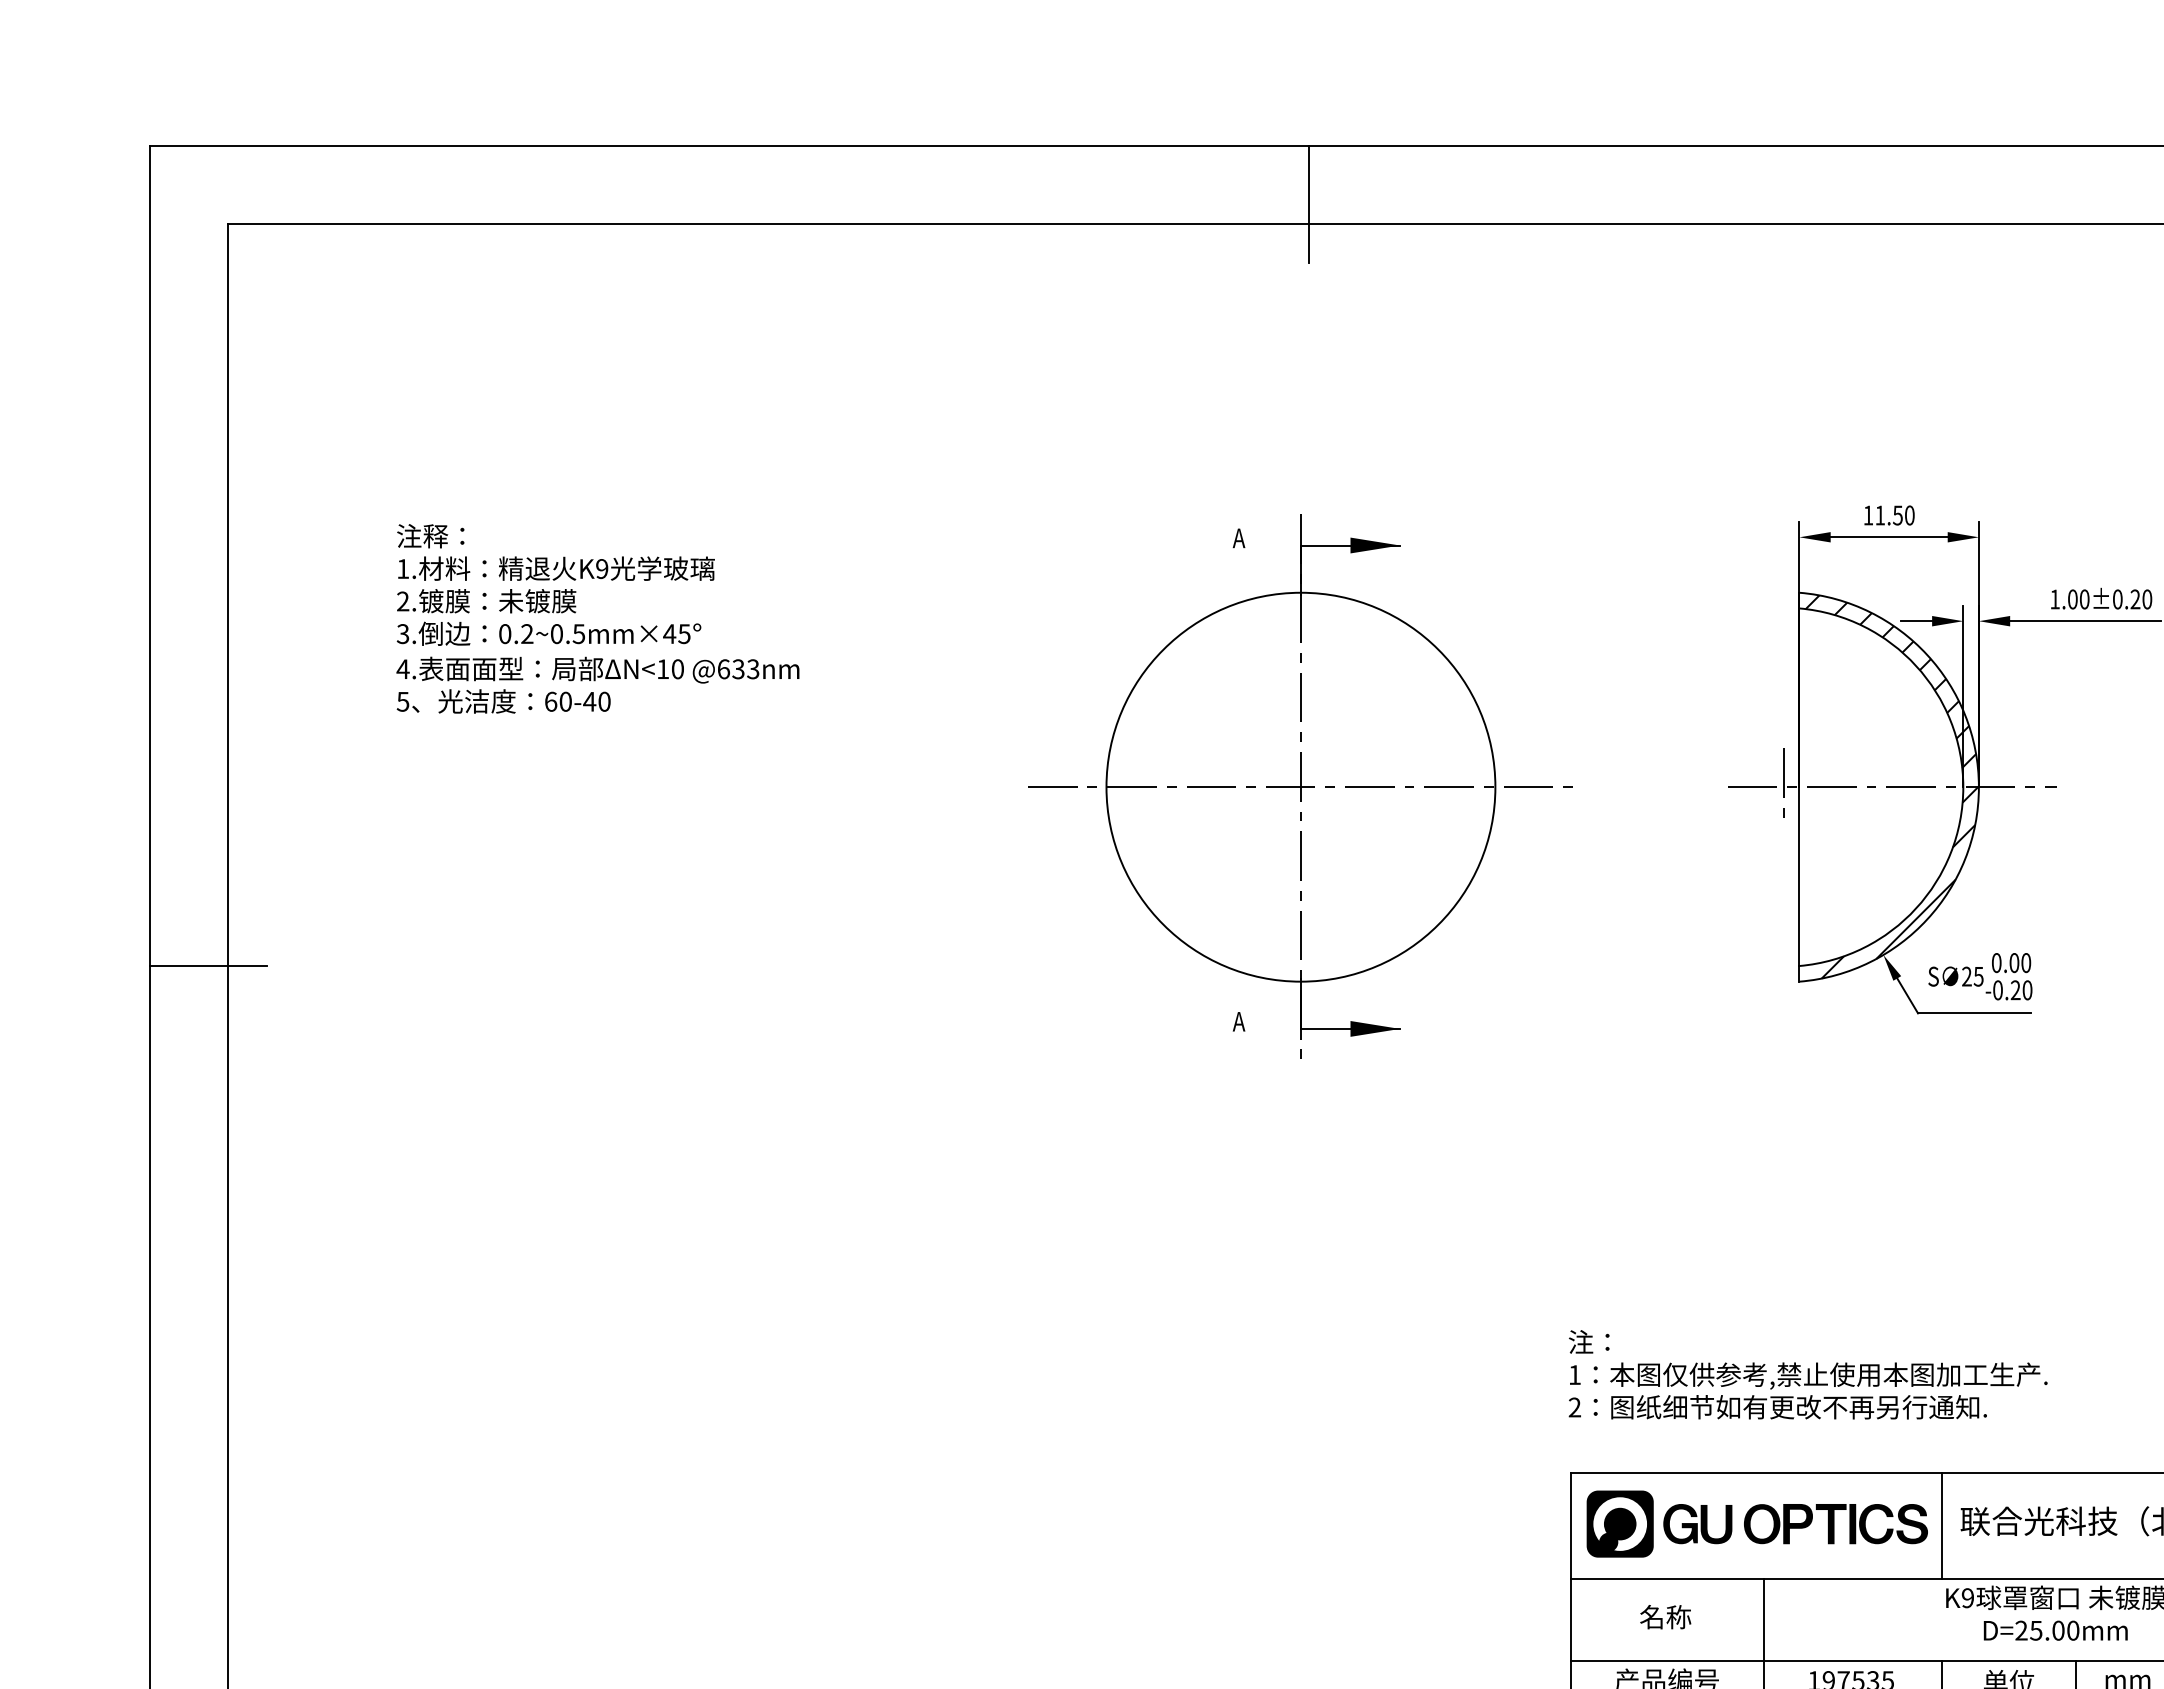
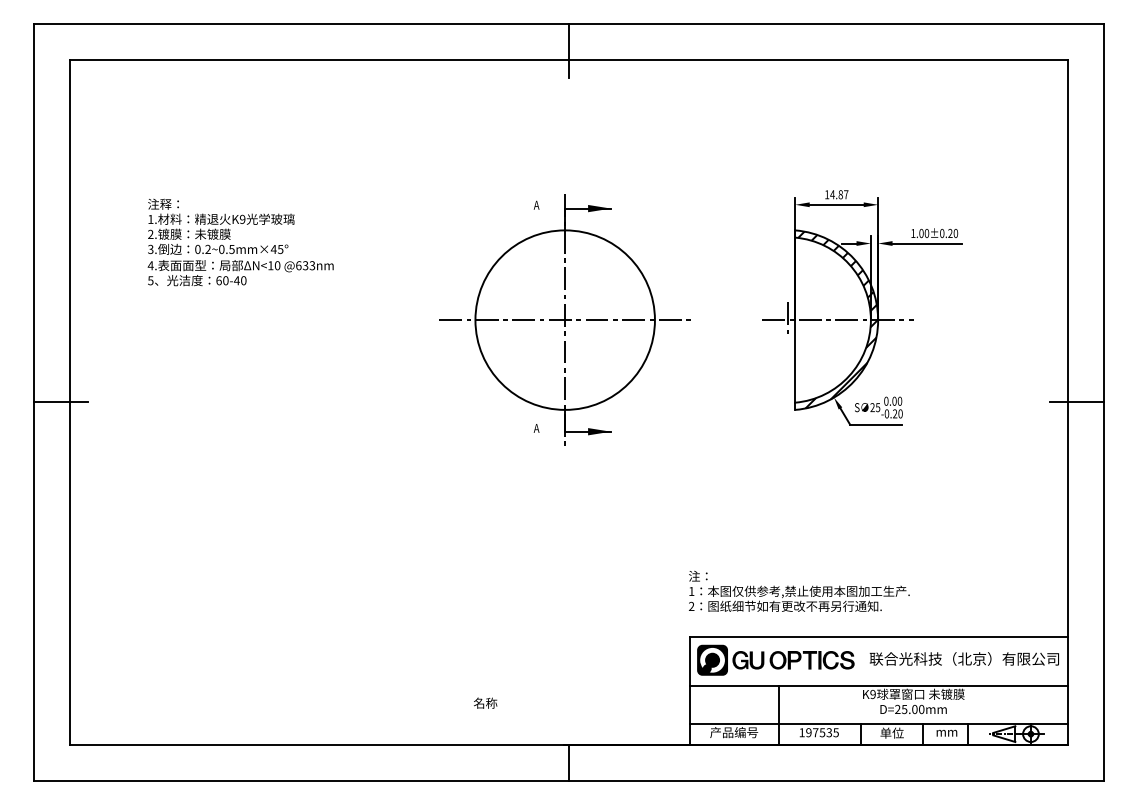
text: (1895, 514) -> (839, 194), 11.50 -> 14.87
line: (1942, 1524) -> (861, 660), removed
text: (1665, 1615) -> (485, 702), moved

